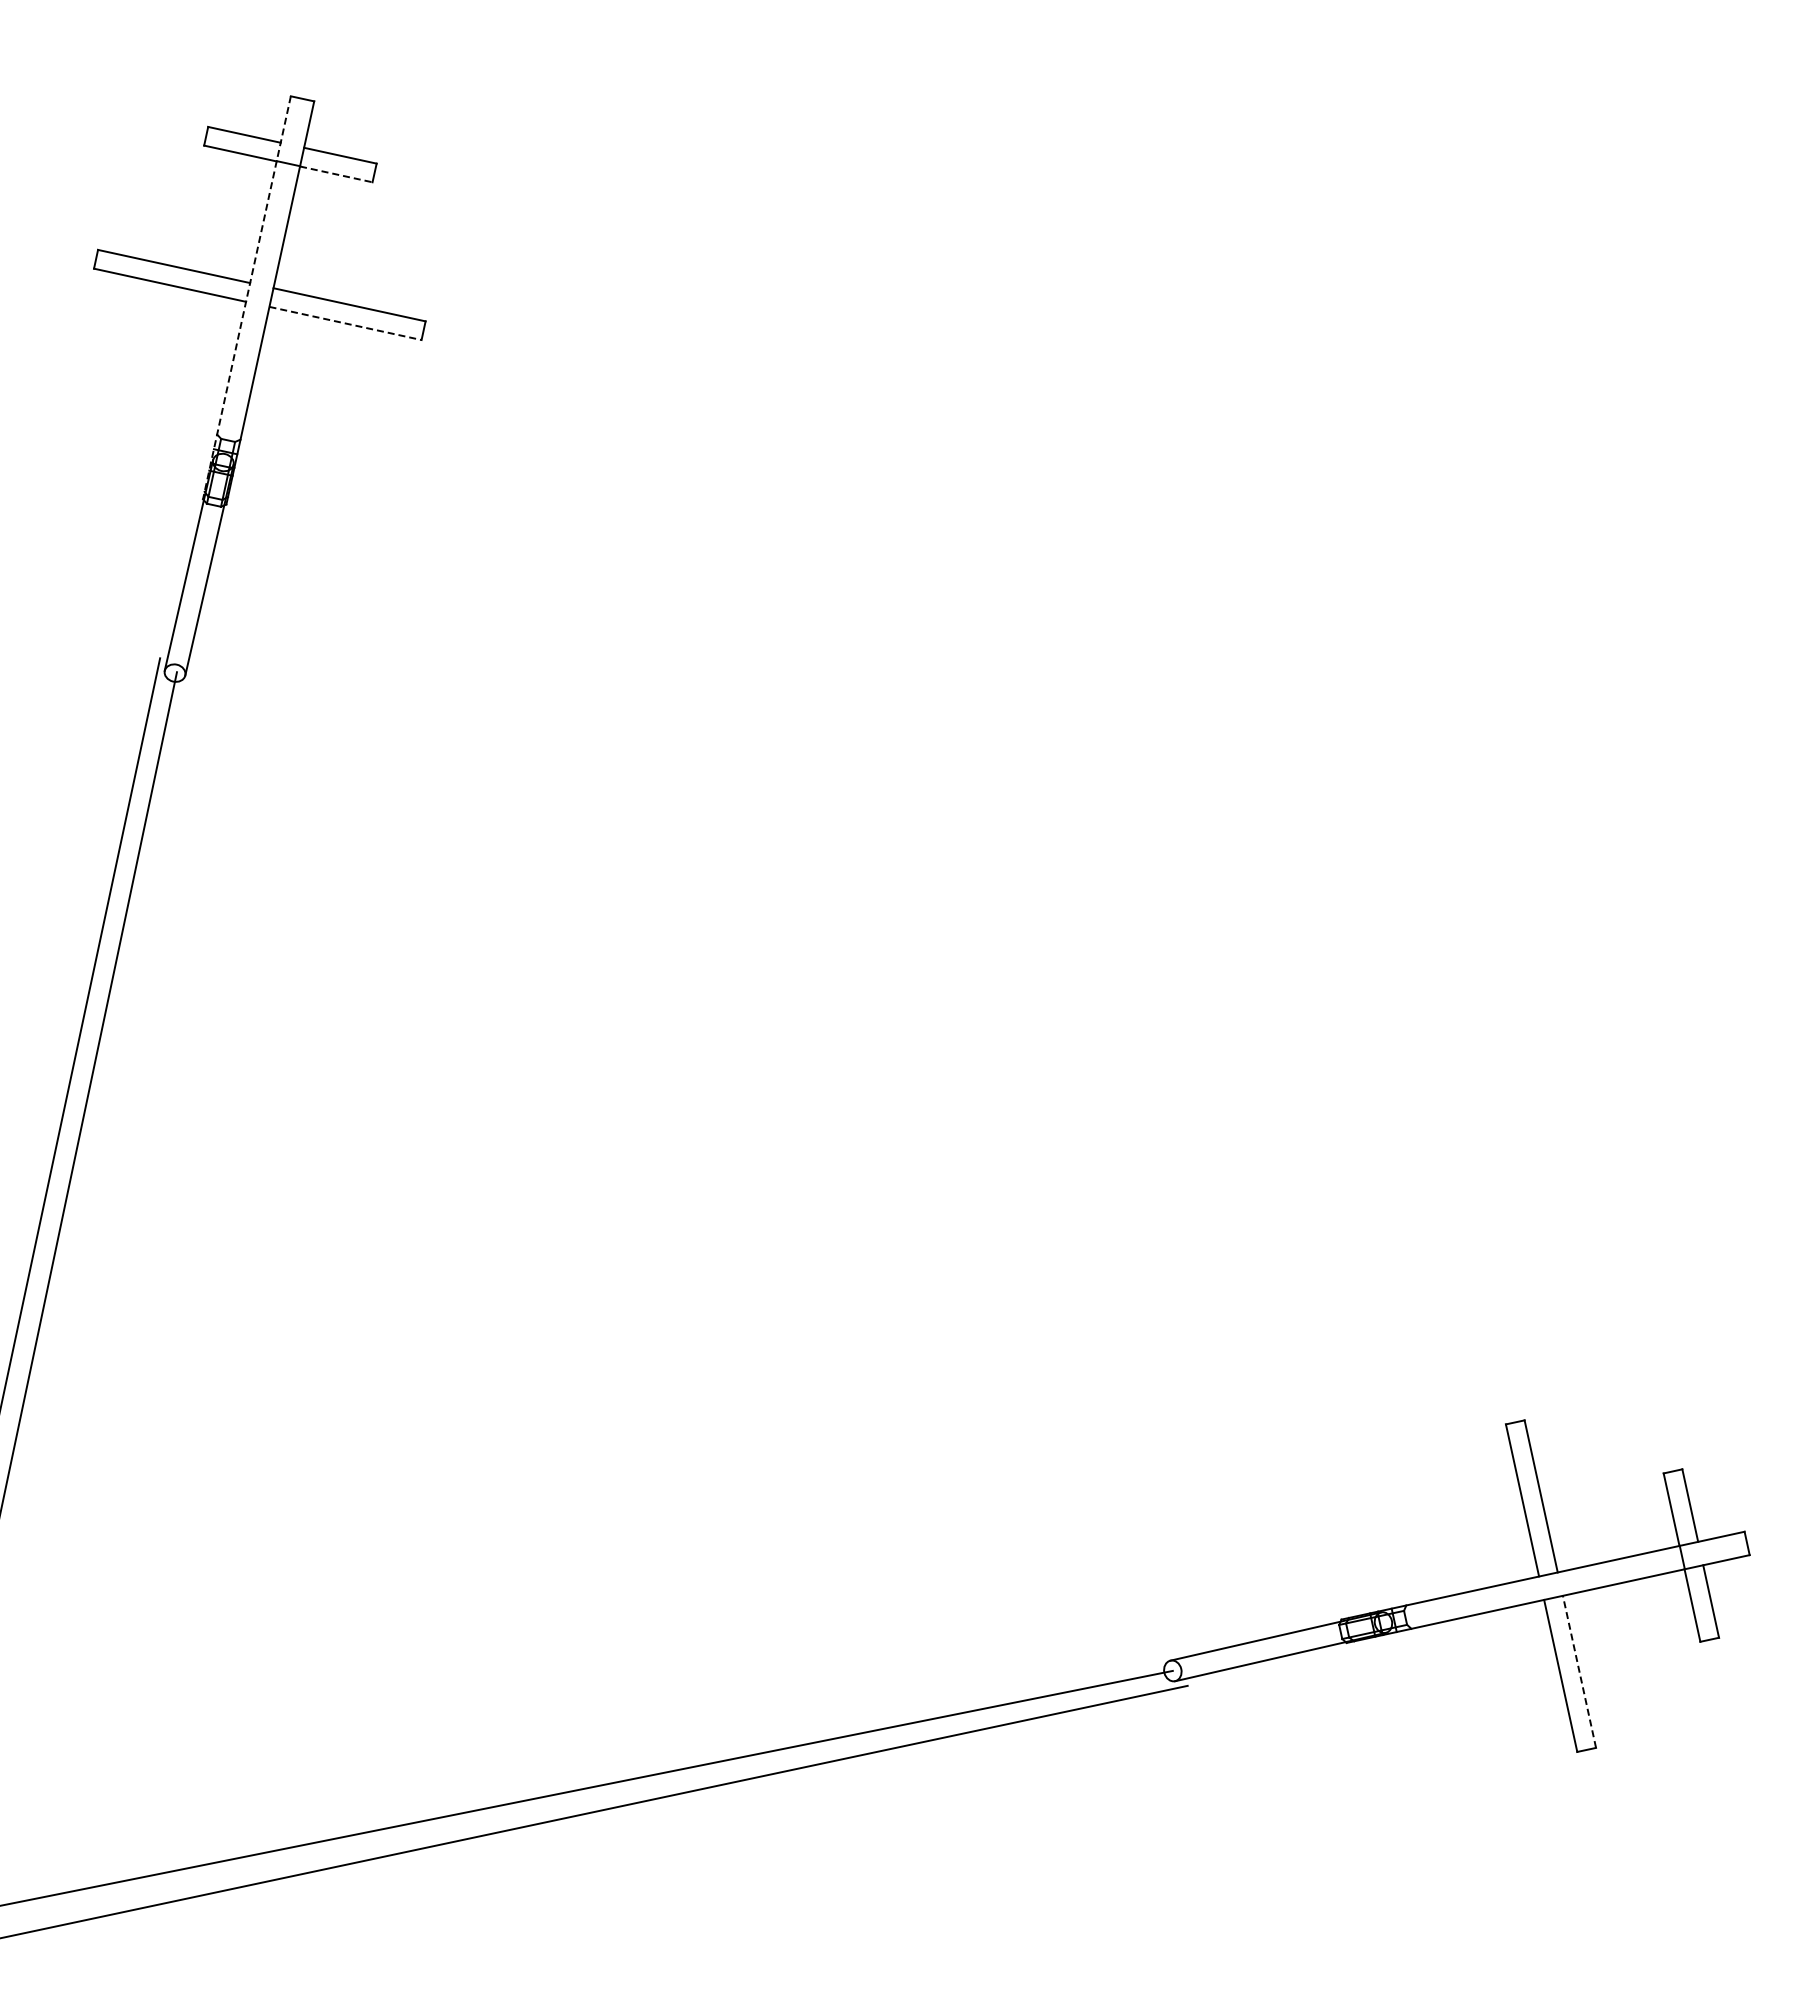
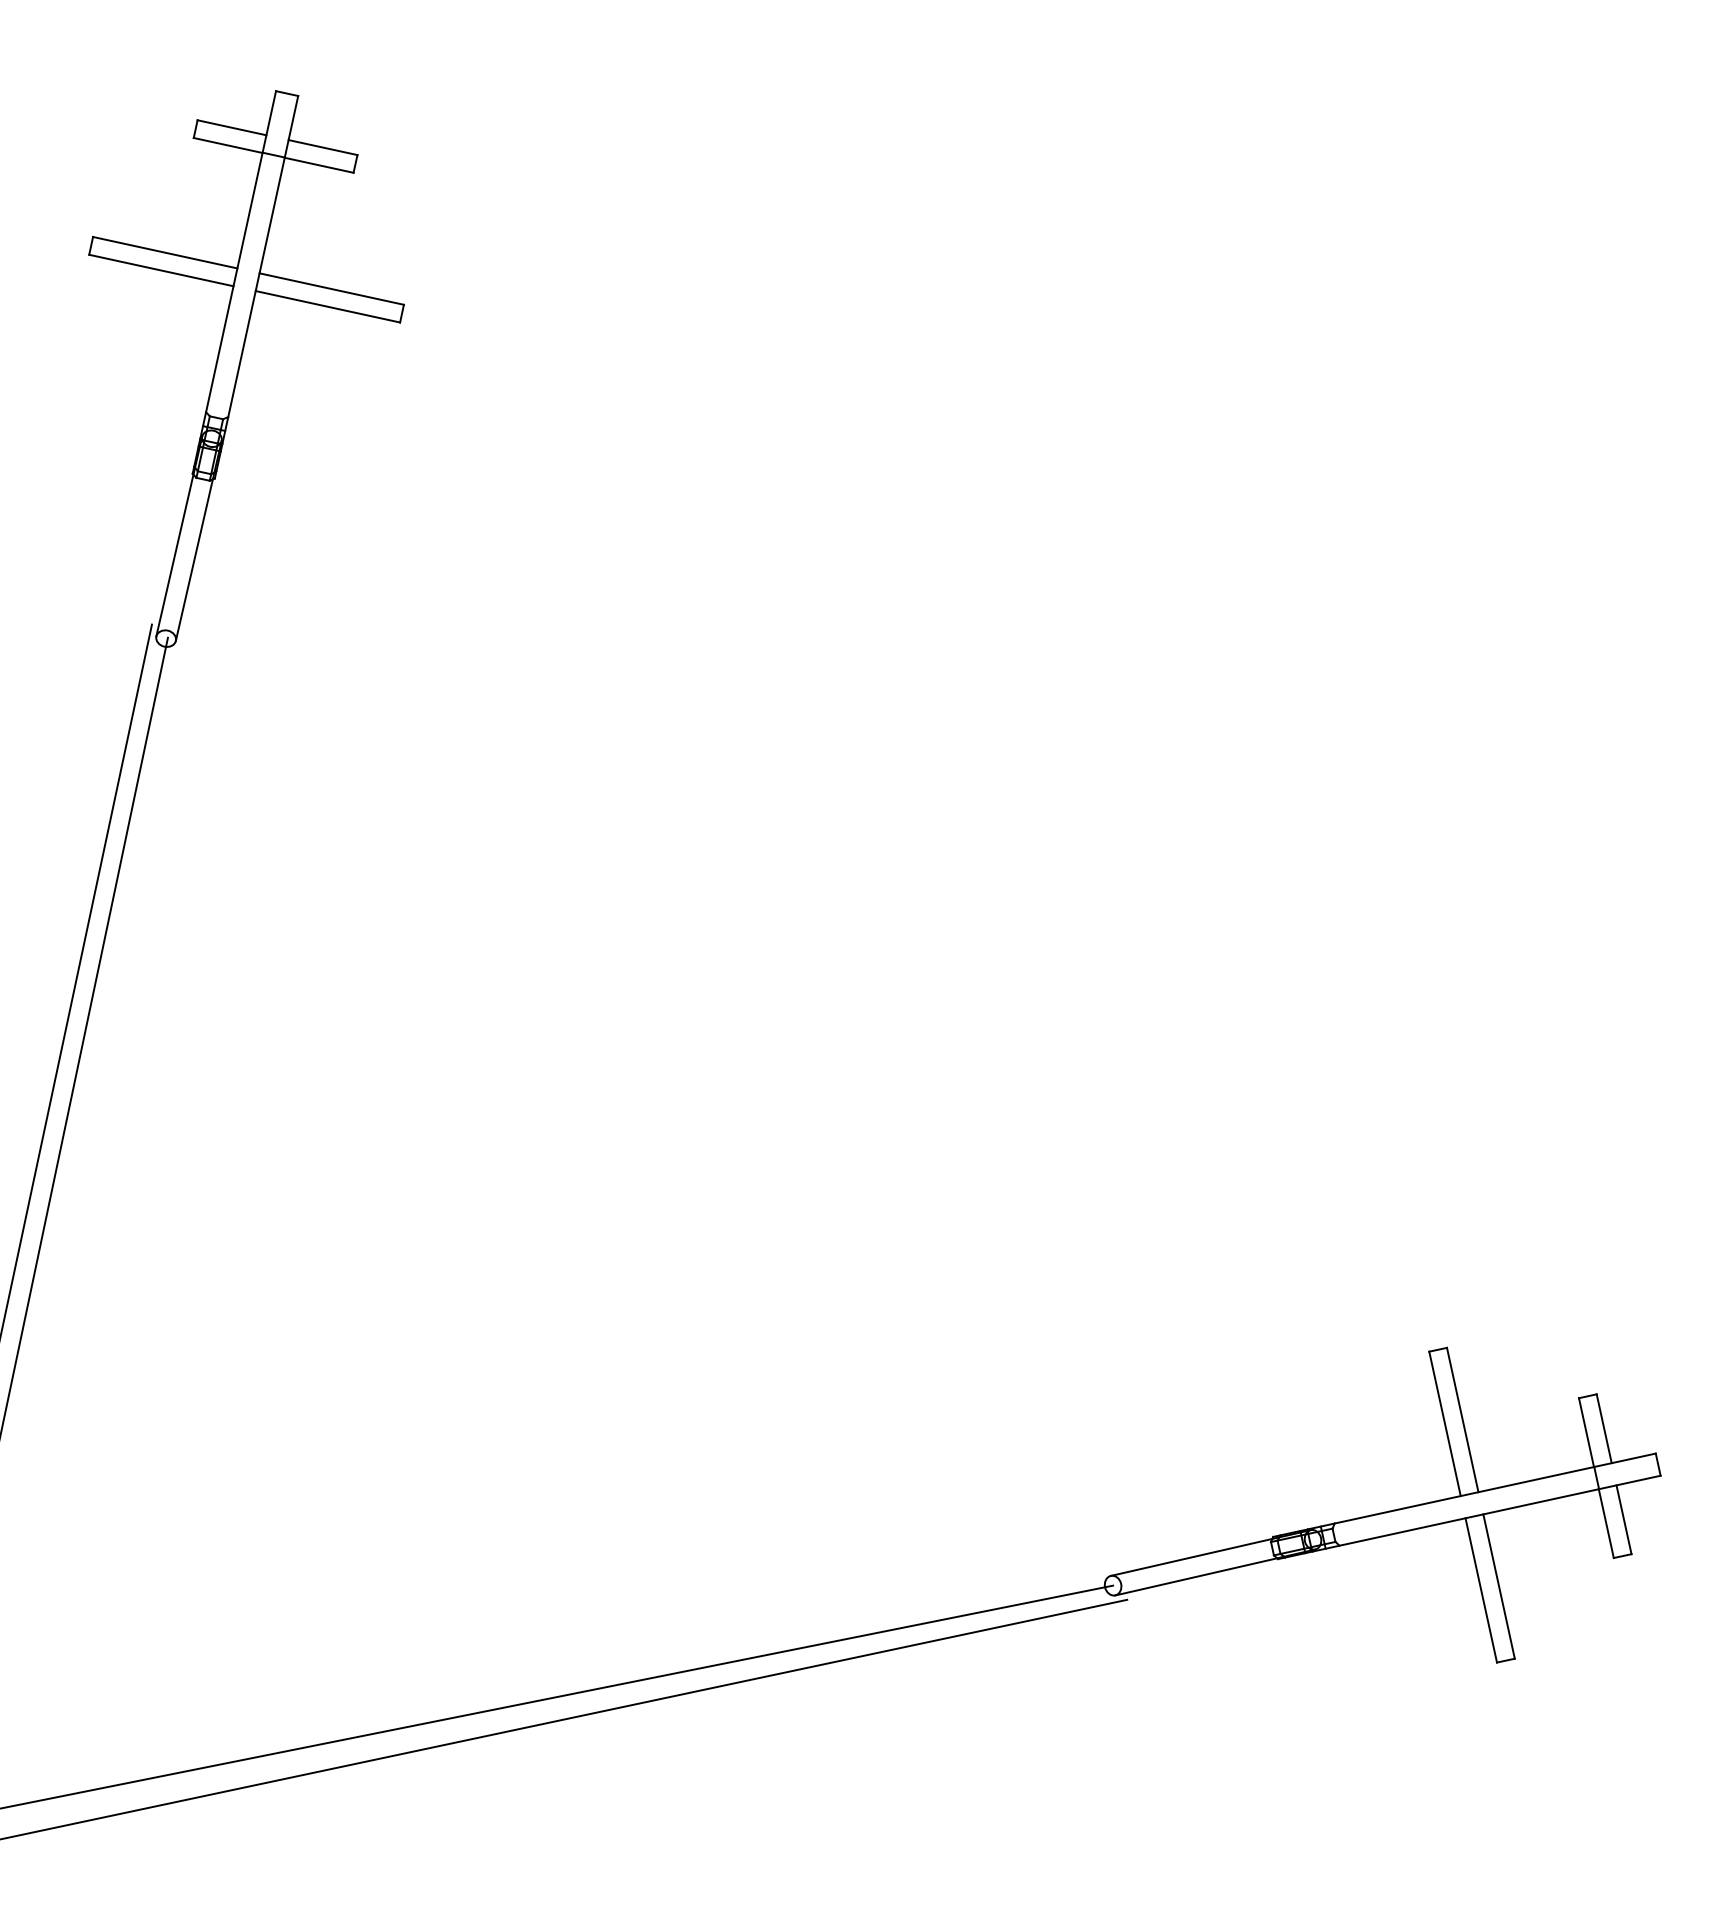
line: (336, 174) -> (319, 165), dashed -> solid
line: (246, 298) -> (233, 283), dashed -> solid
line: (345, 323) -> (327, 306), dashed -> solid
line: (1579, 1671) -> (1499, 1586), dashed -> solid

